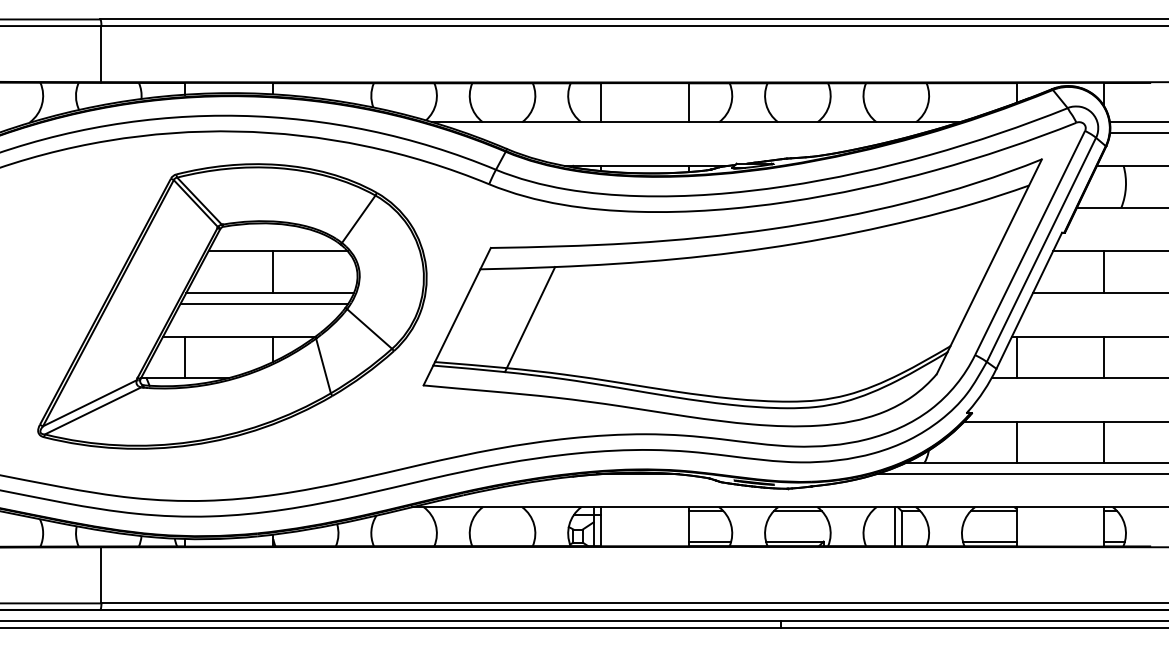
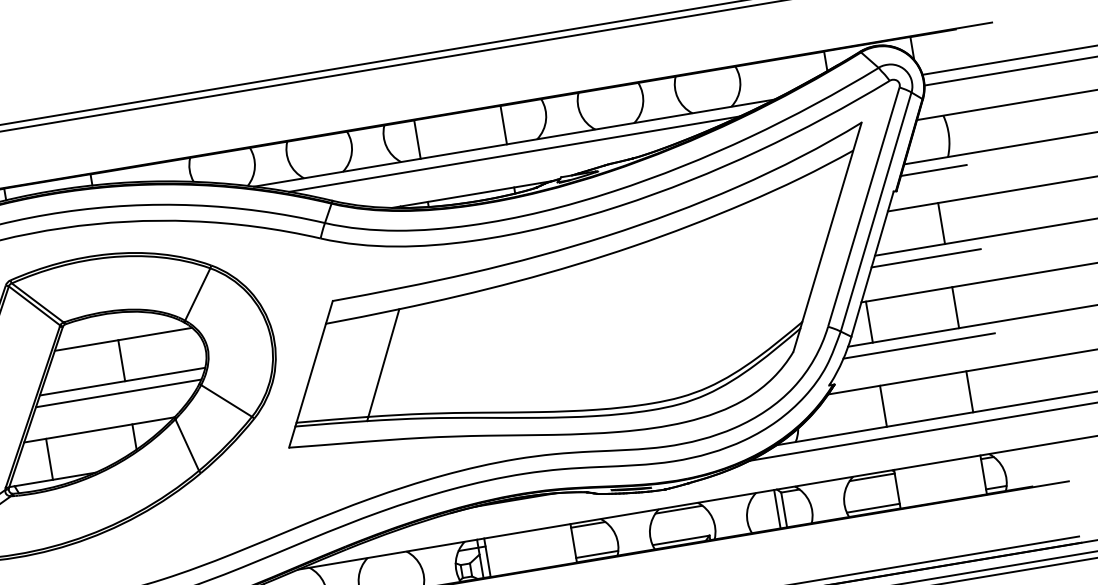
line: (693, 133) -> (513, 154), added
line: (1104, 218) -> (933, 170), added
line: (1082, 303) -> (925, 258), added
line: (1061, 389) -> (918, 346), added

